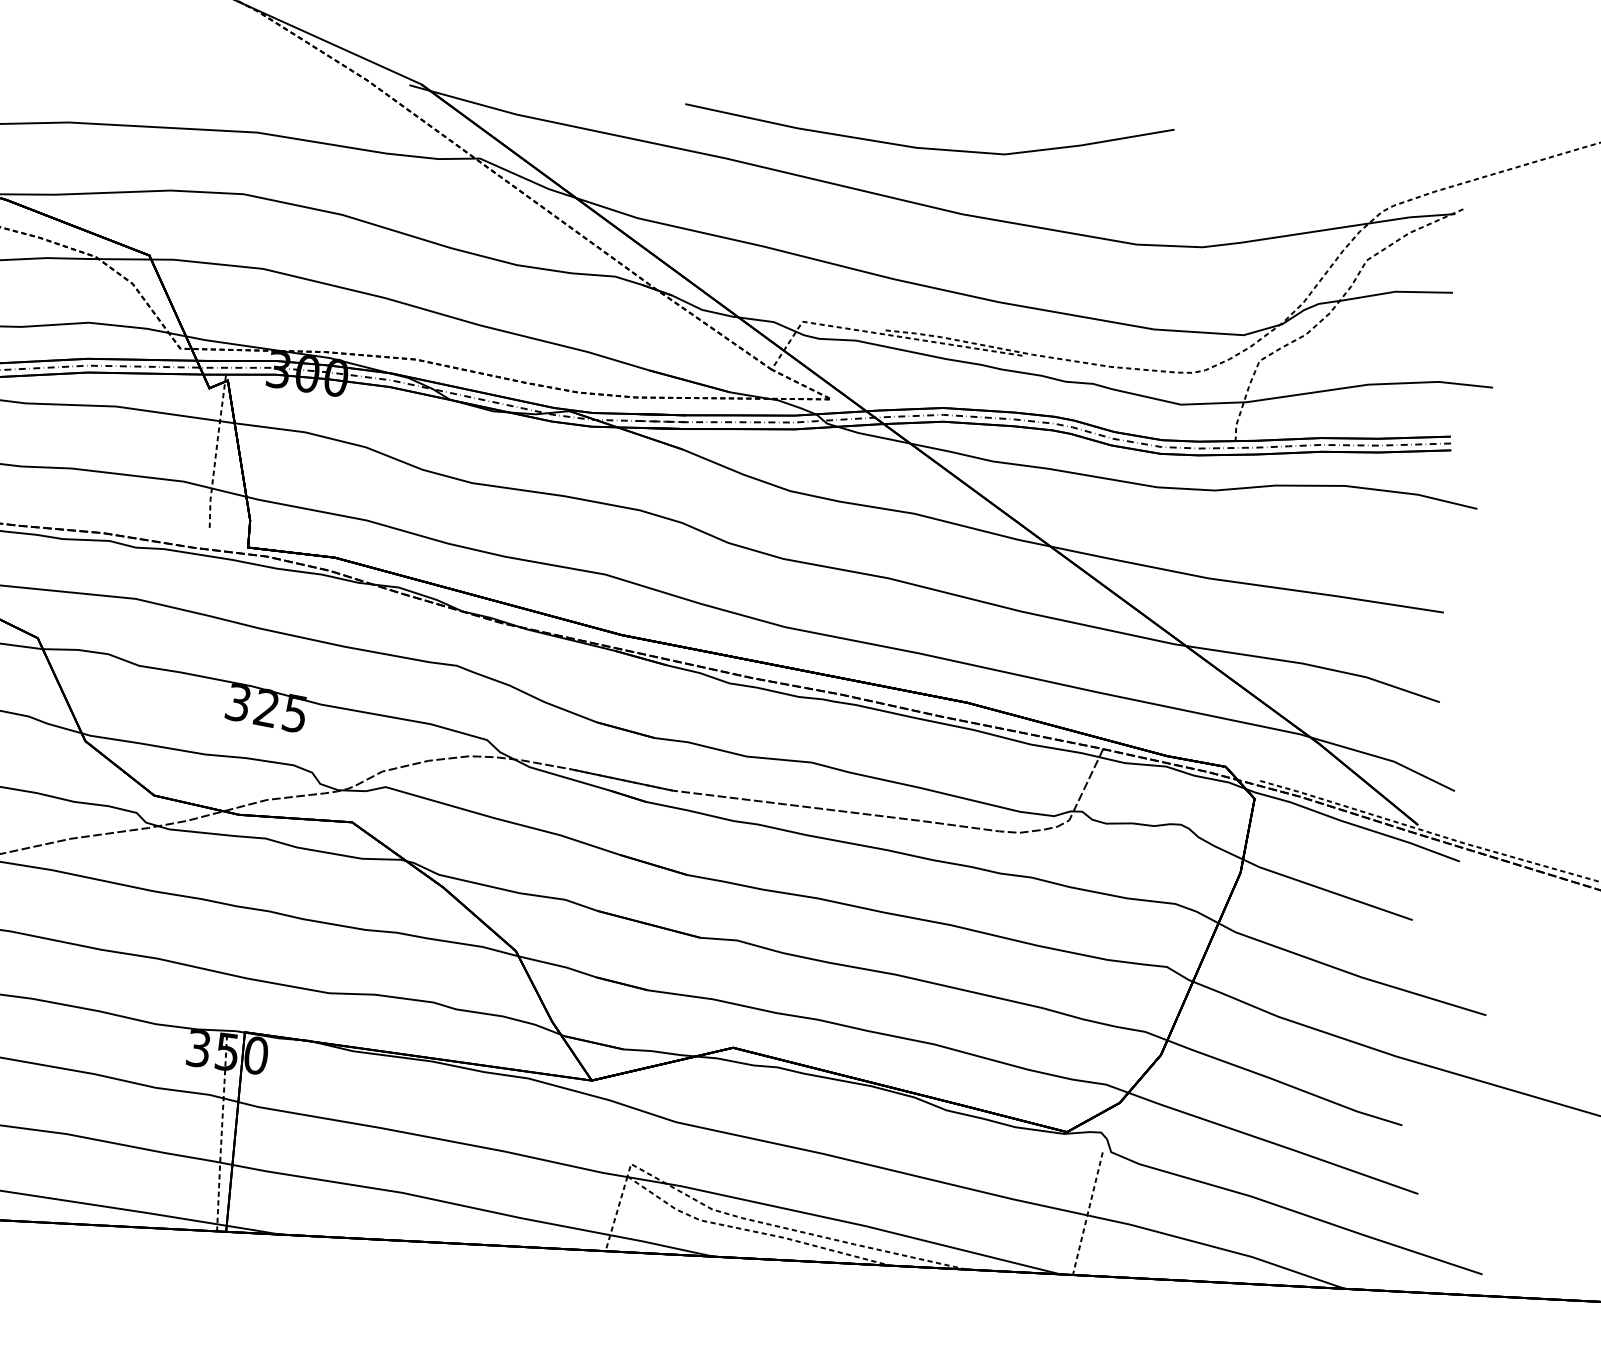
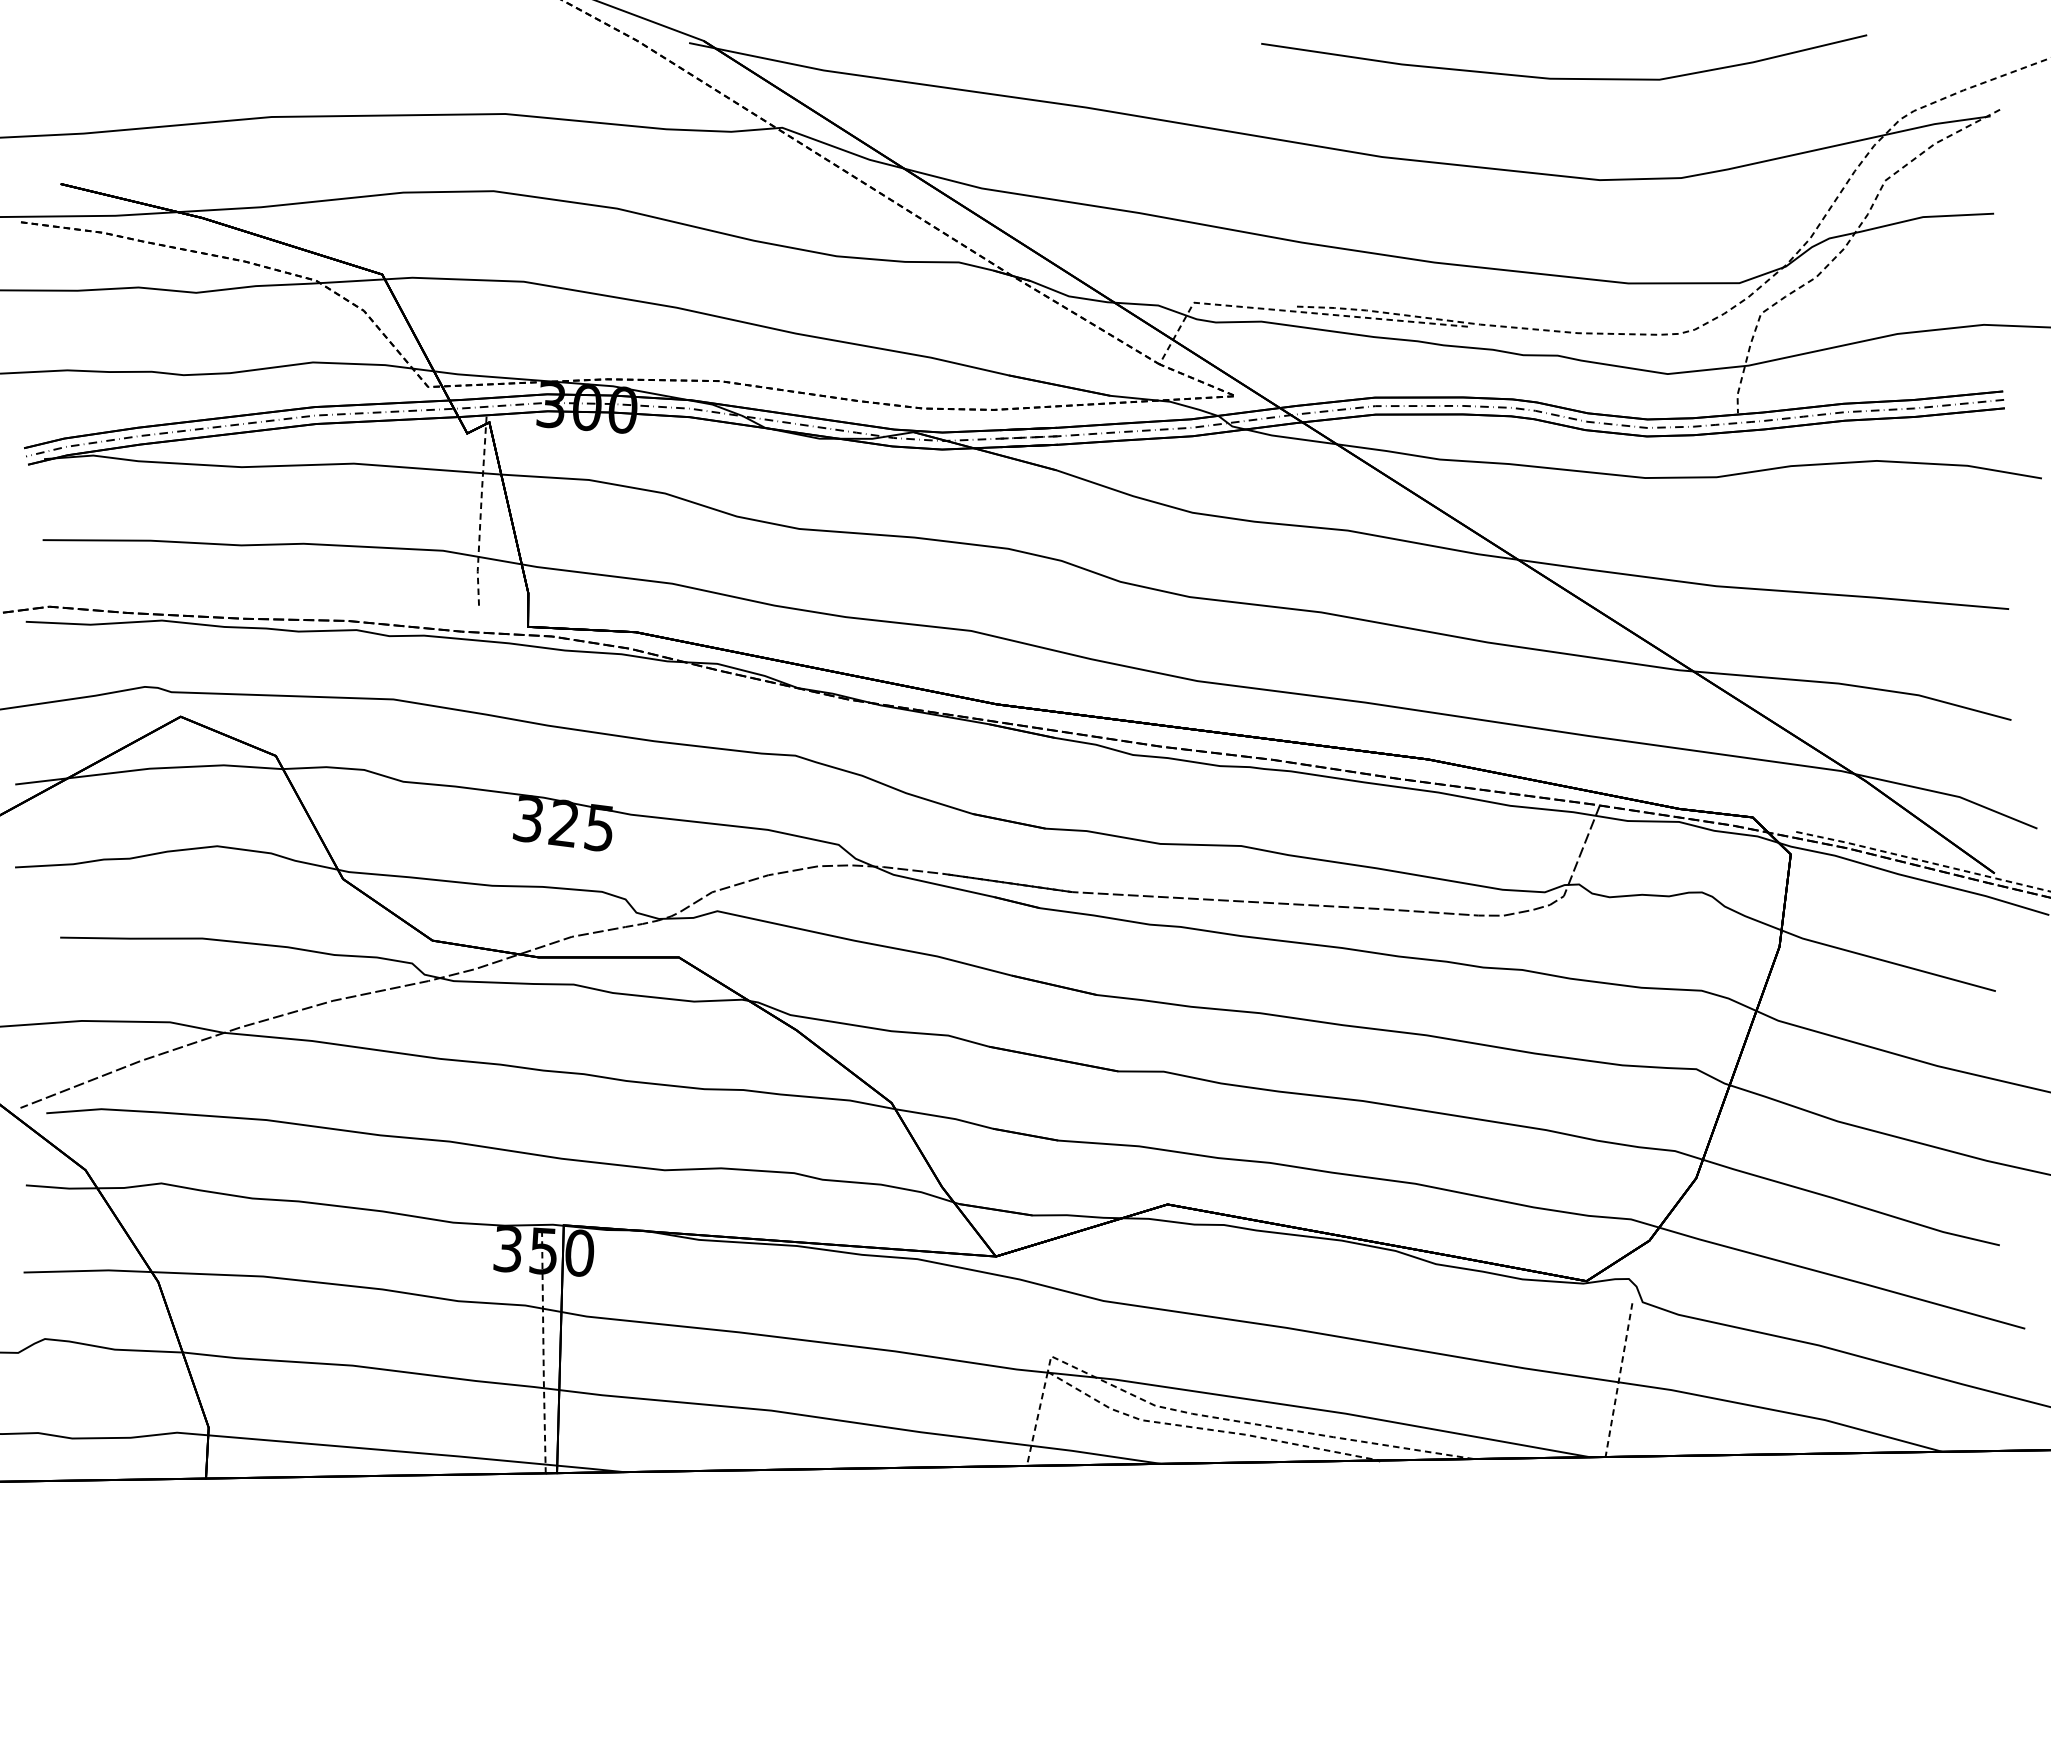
curve: (924, 147) -> (1560, 77), moved

